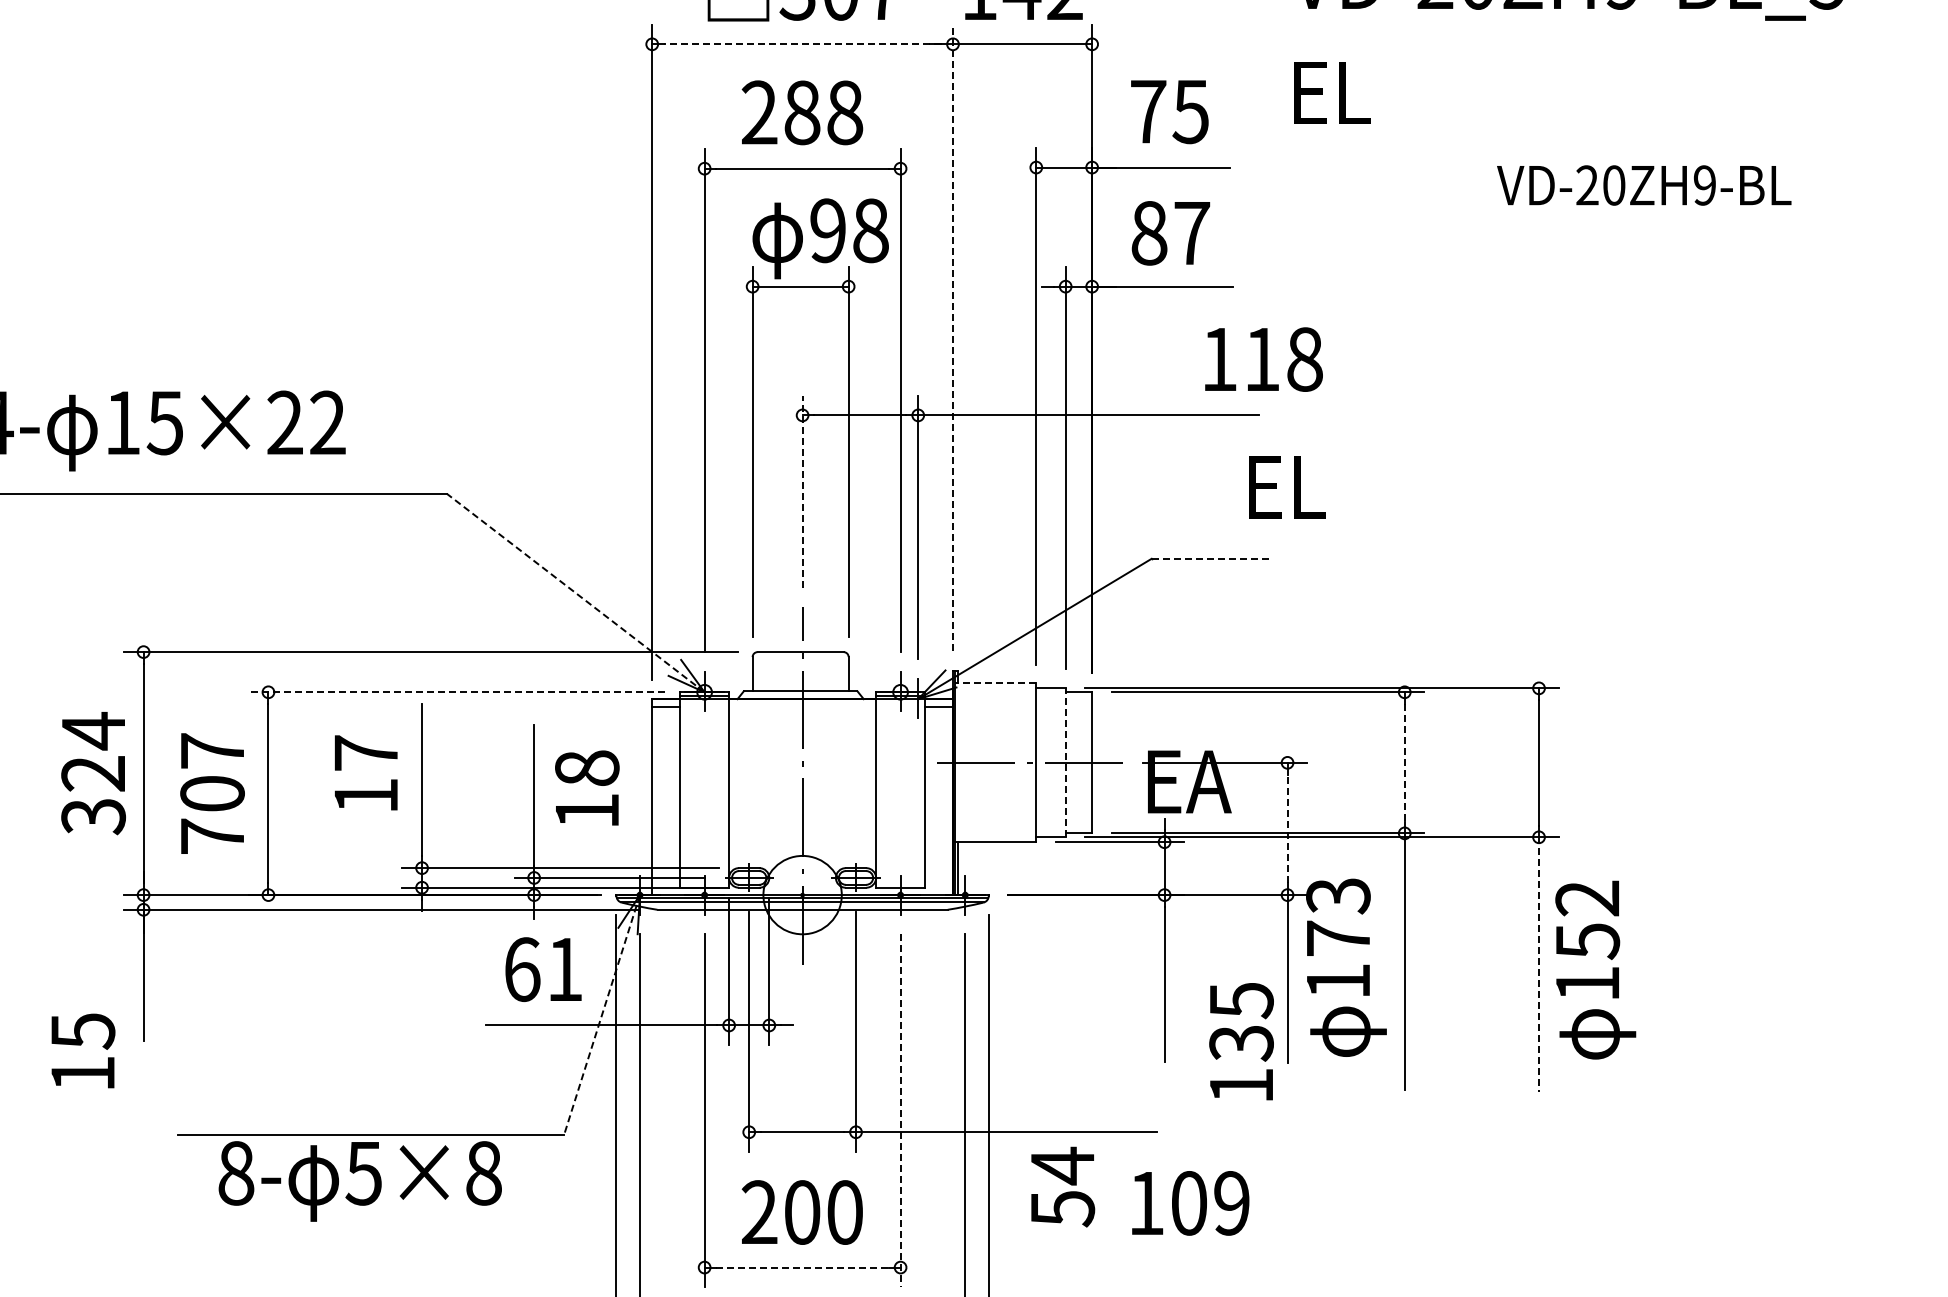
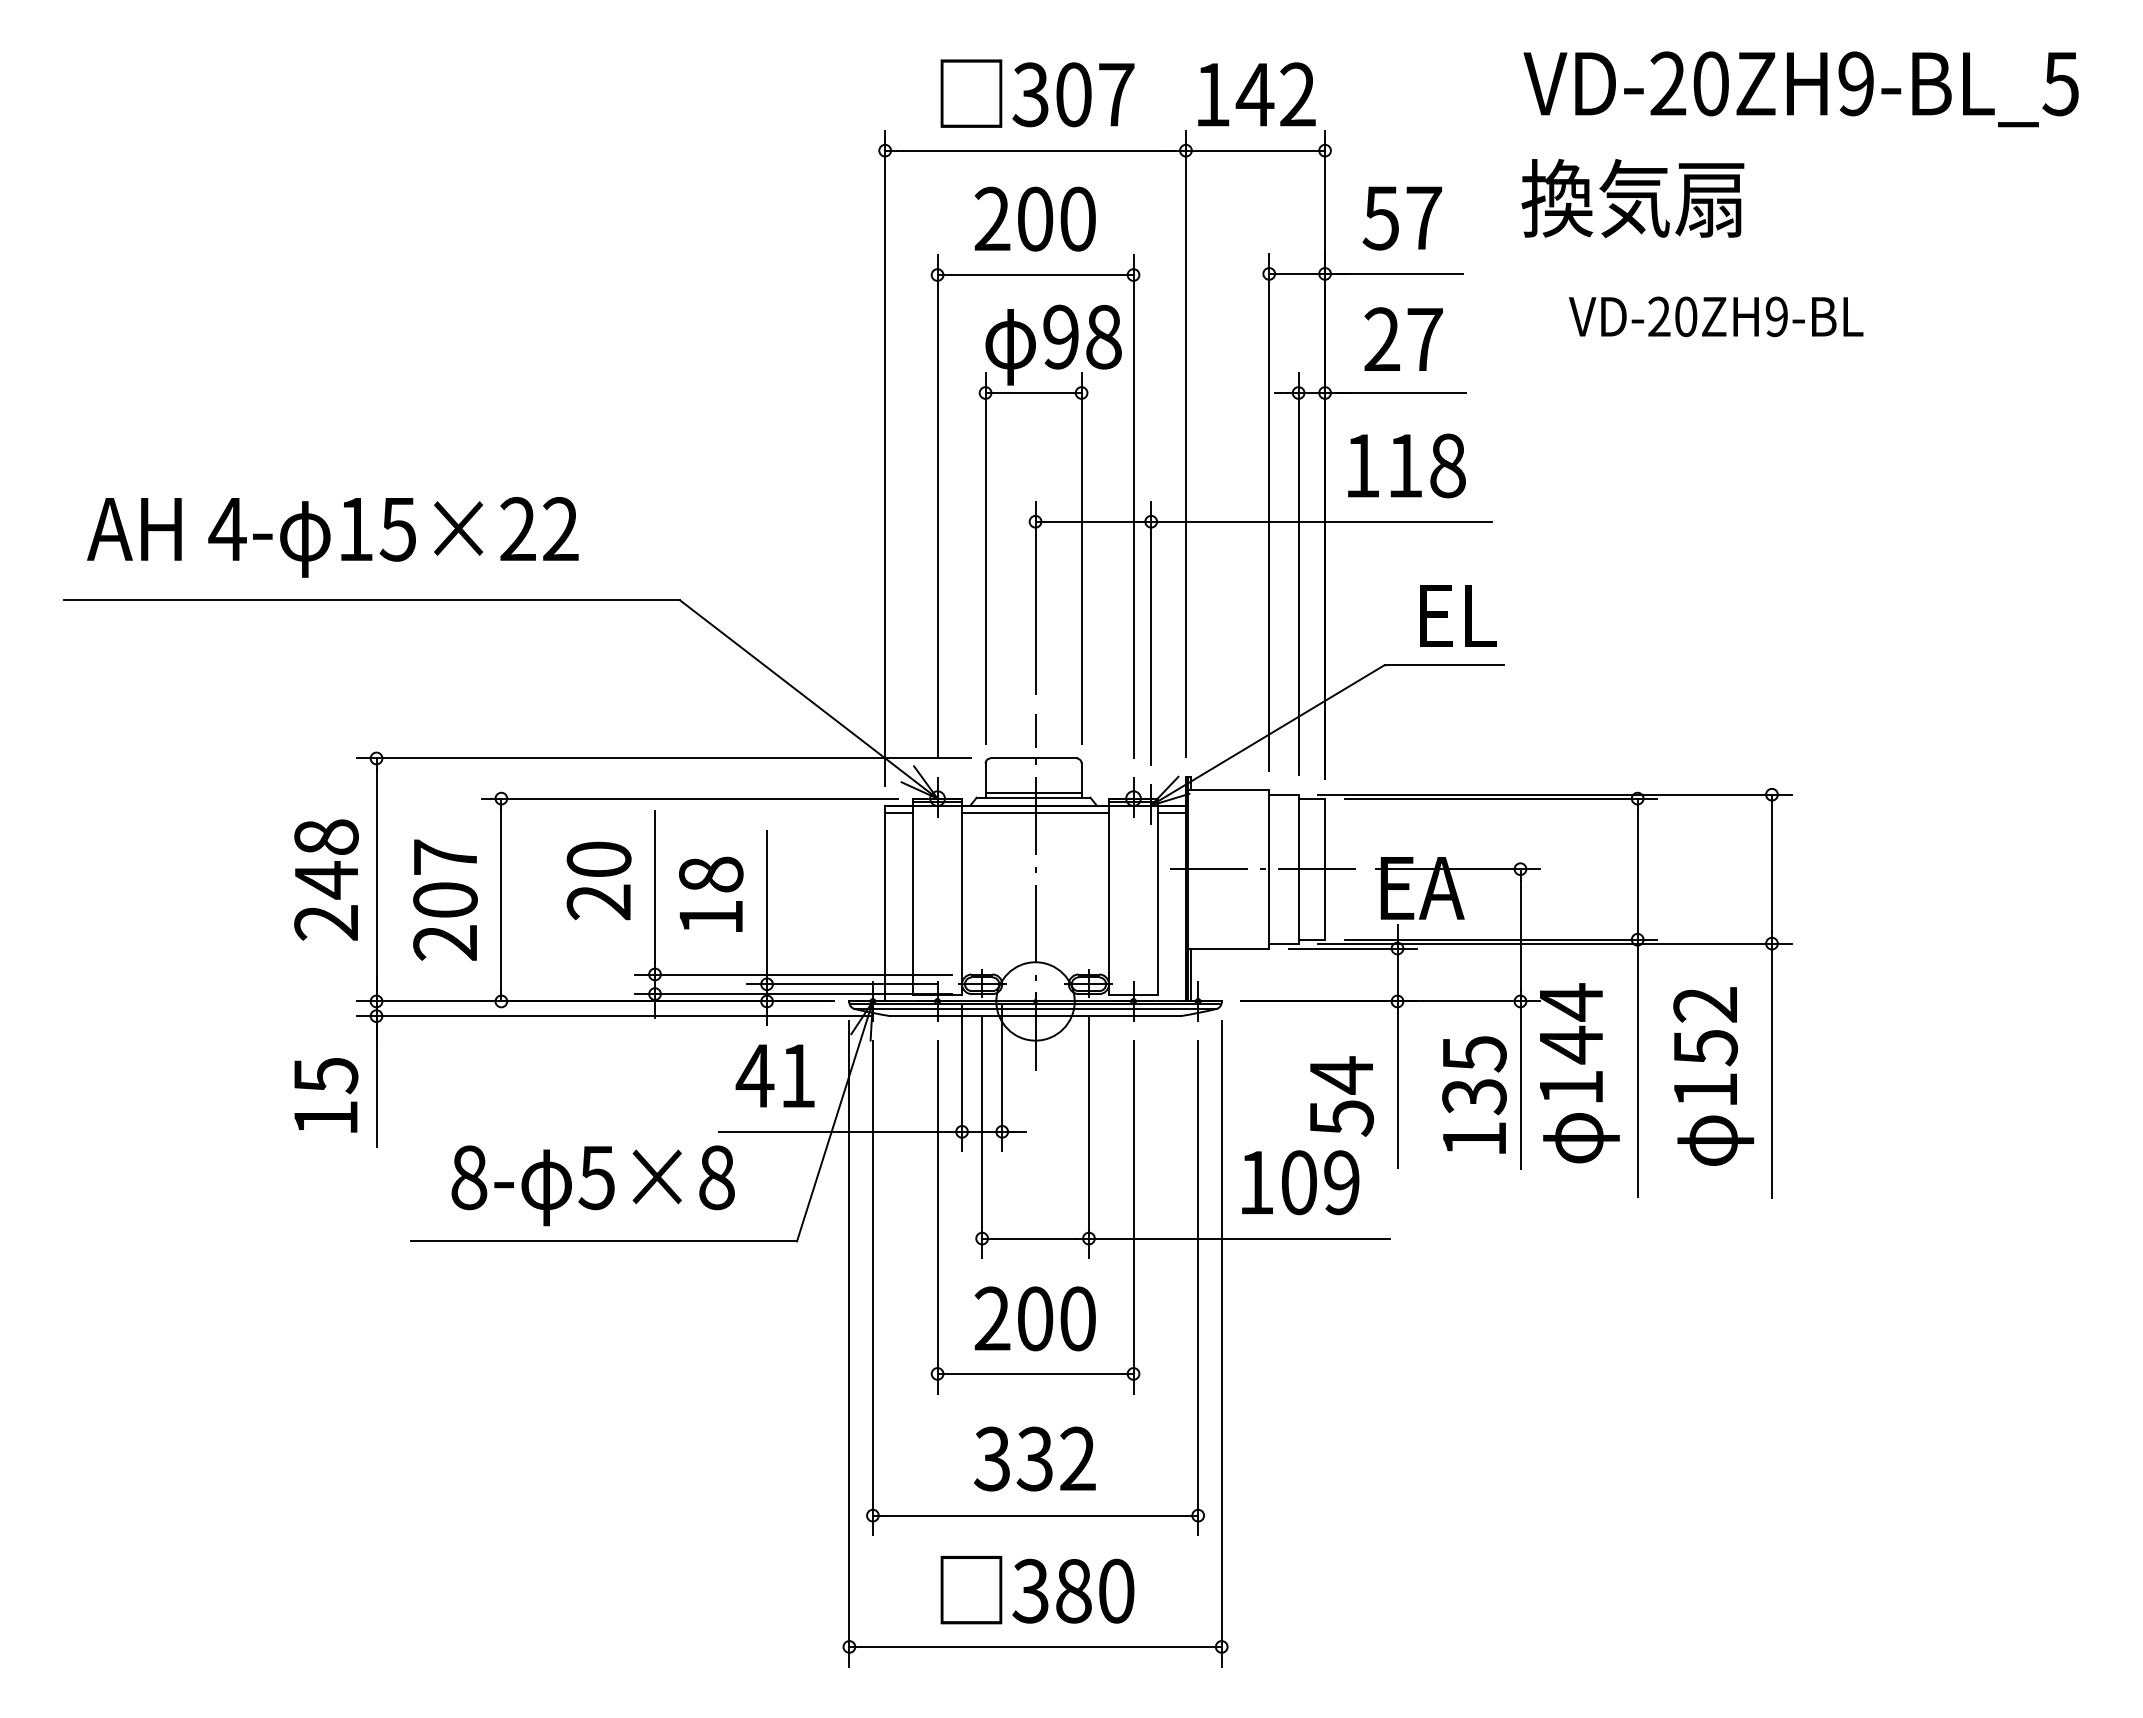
line: (802, 44) -> (1035, 150), dashed -> solid
text: (1399, 92) -> (1632, 198), EL -> 換気扇
text: (823, 112) -> (1056, 218), 288 -> 200
text: (1169, 112) -> (1402, 218), 75 -> 57
text: (1644, 185) -> (1716, 316), moved
text: (1149, 233) -> (1382, 339), 87 -> 27
line: (952, 337) -> (1185, 443), dashed -> solid
text: (1263, 359) -> (1406, 465), moved
text: (1287, 487) -> (1458, 615), moved
line: (802, 492) -> (1035, 598), dashed -> solid
line: (1211, 559) -> (1444, 665), dashed -> solid
line: (575, 593) -> (808, 699), dashed -> solid
line: (995, 683) -> (1228, 789), dashed -> solid
line: (800, 686) -> (1033, 792), added
line: (456, 692) -> (689, 798), dashed -> solid
line: (802, 707) -> (1035, 813), added
line: (1065, 762) -> (1298, 868), dashed -> solid
line: (1404, 763) -> (1637, 869), dashed -> solid
text: (93, 773) -> (326, 879), 324 -> 248
text: (365, 774) -> (598, 880), 17 -> 20
text: (587, 787) -> (711, 893), moved
line: (1287, 828) -> (1520, 934), dashed -> solid
text: (211, 836) -> (444, 942), 707 -> 207
text: (1338, 917) -> (1571, 1023), 173 -> 144
line: (1538, 965) -> (1771, 1071), dashed -> solid
text: (521, 969) -> (754, 1075), 61 -> 41
text: (1595, 970) -> (1713, 1076), moved
line: (601, 1015) -> (834, 1121), dashed -> solid
text: (1241, 1041) -> (1474, 1094), moved
text: (83, 1051) -> (326, 1095), moved
line: (900, 1111) -> (1133, 1217), dashed -> solid
text: (359, 1181) -> (592, 1185), moved
text: (1063, 1187) -> (1342, 1096), moved
text: (1190, 1203) -> (1300, 1182), moved
line: (803, 1267) -> (1036, 1373), dashed -> solid

